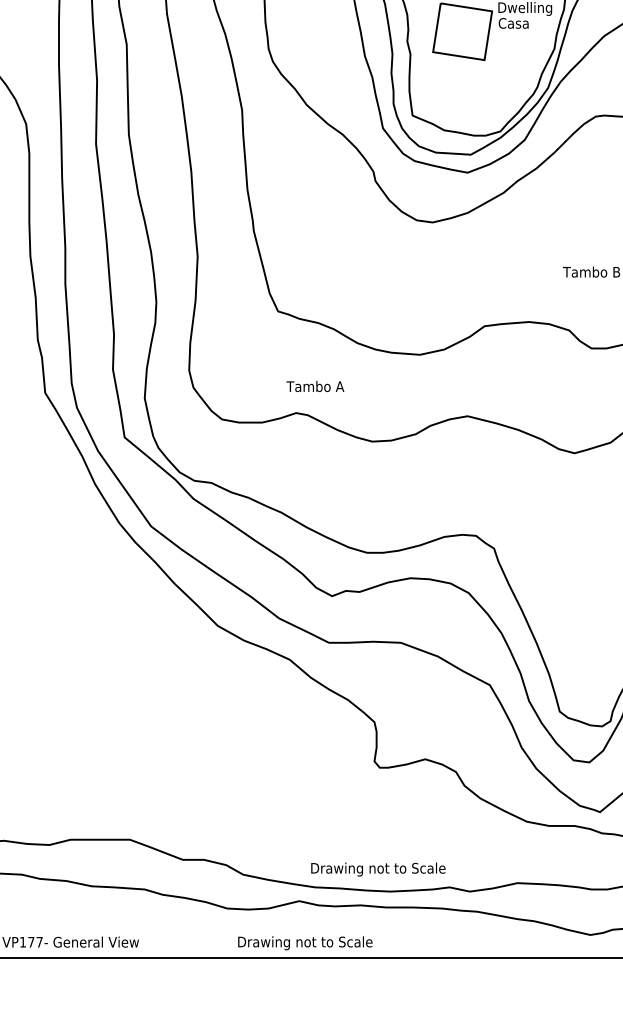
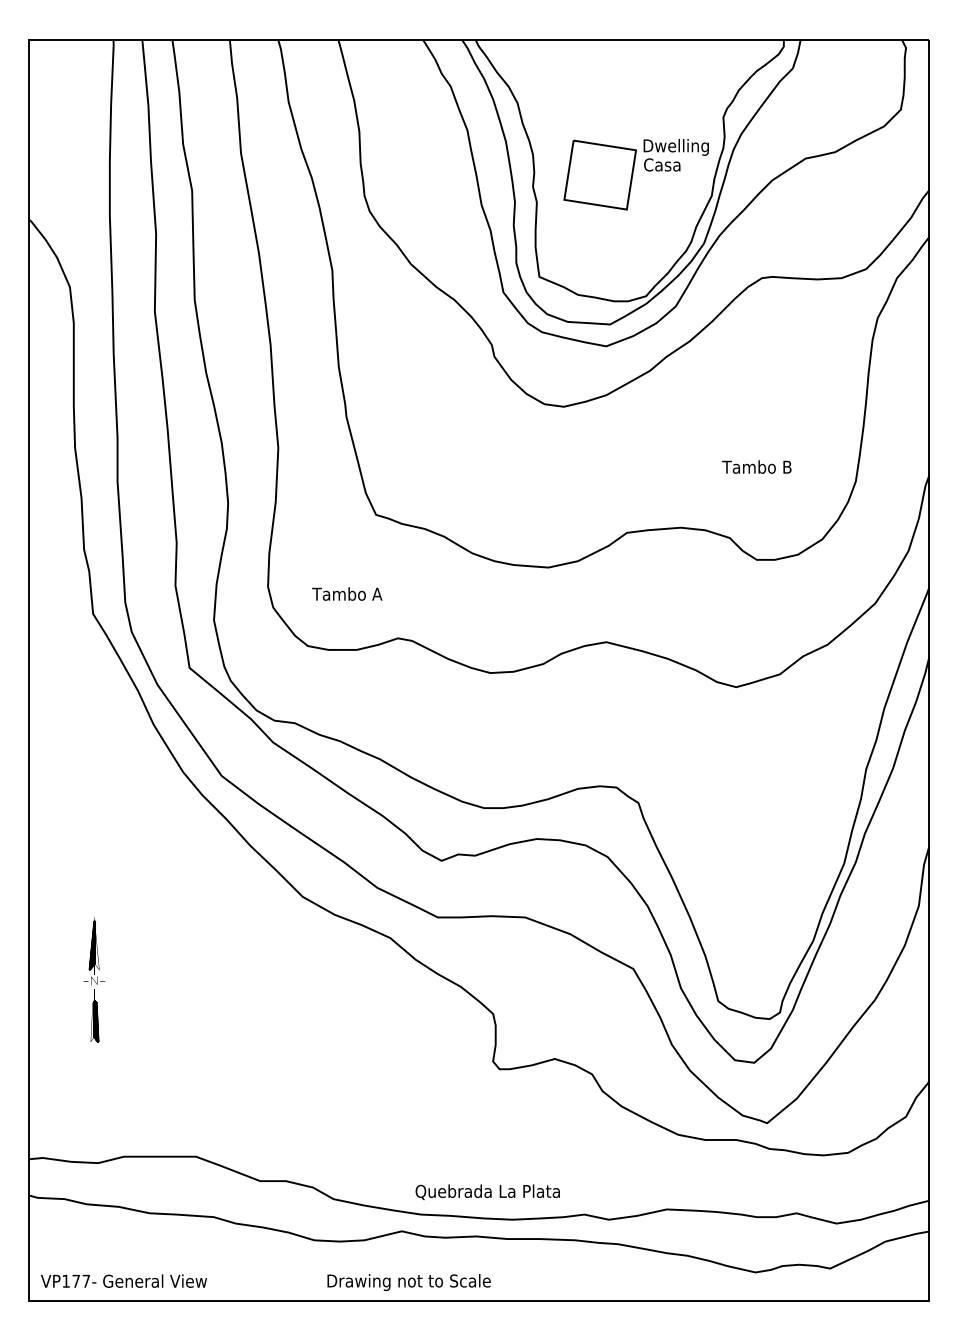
text: (315, 386) -> (347, 593), moved
part: (46, 693) -> (94, 979), added
text: (378, 869) -> (497, 1192), Drawing not to Scale -> Quebrada La Plata

